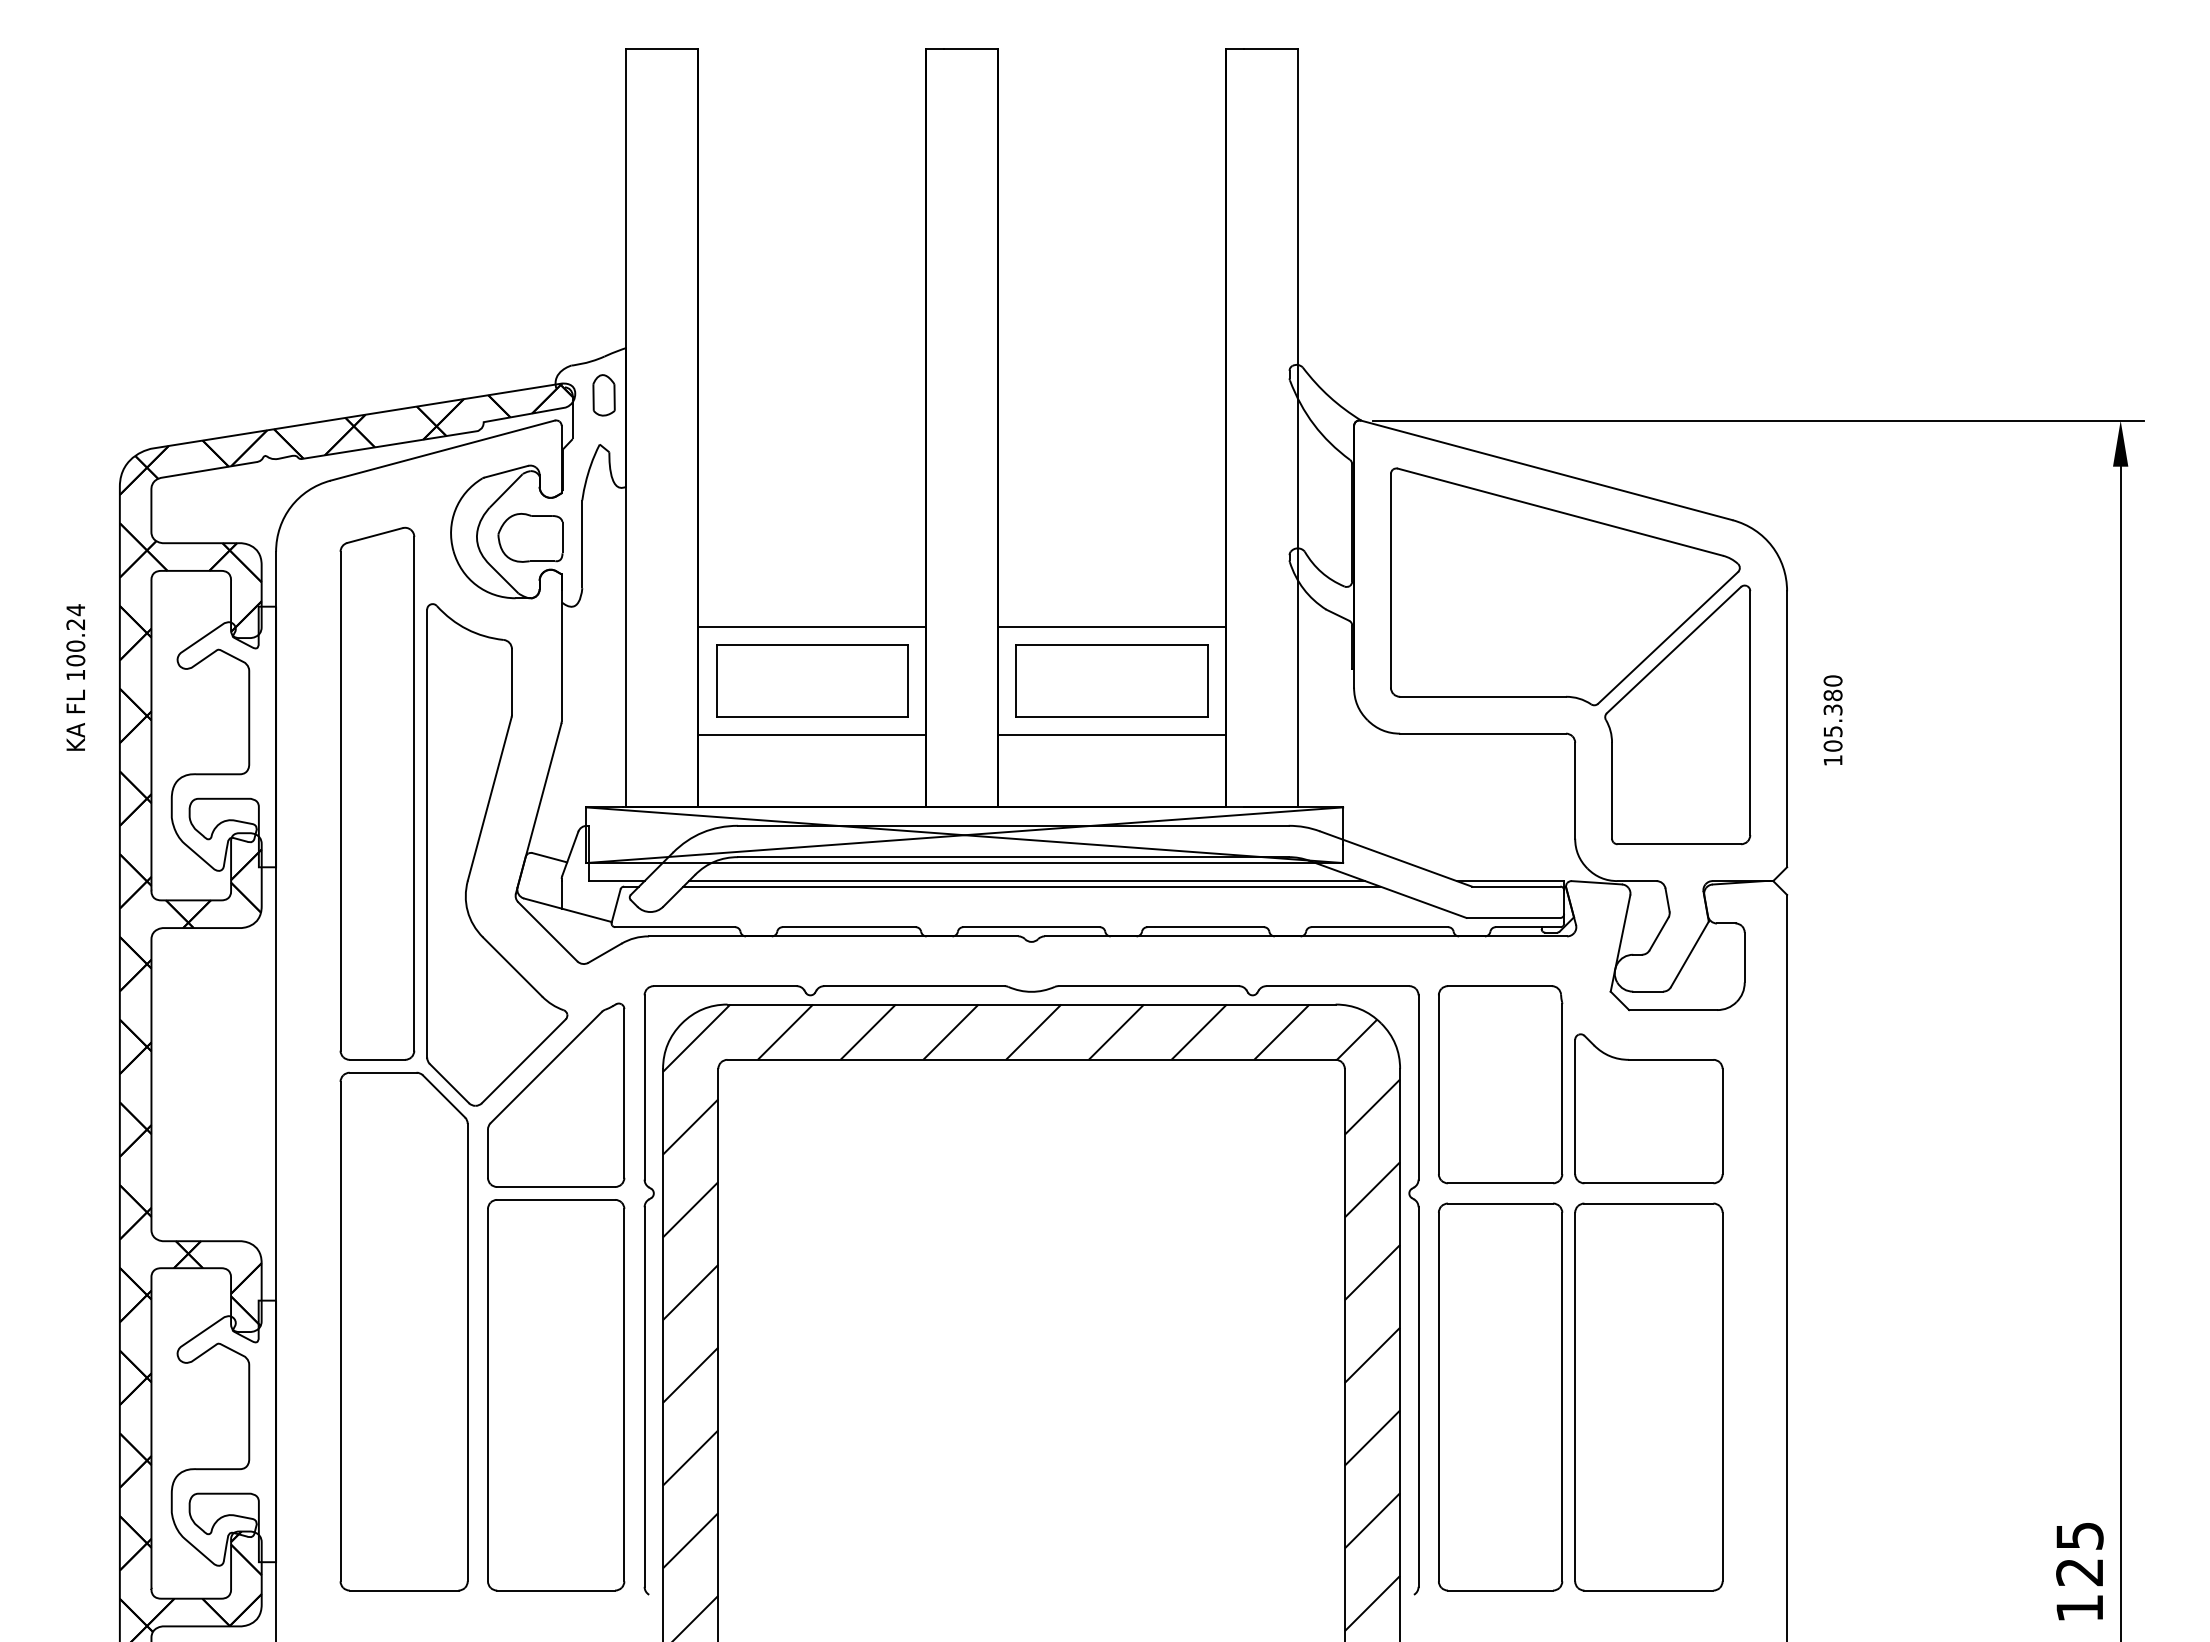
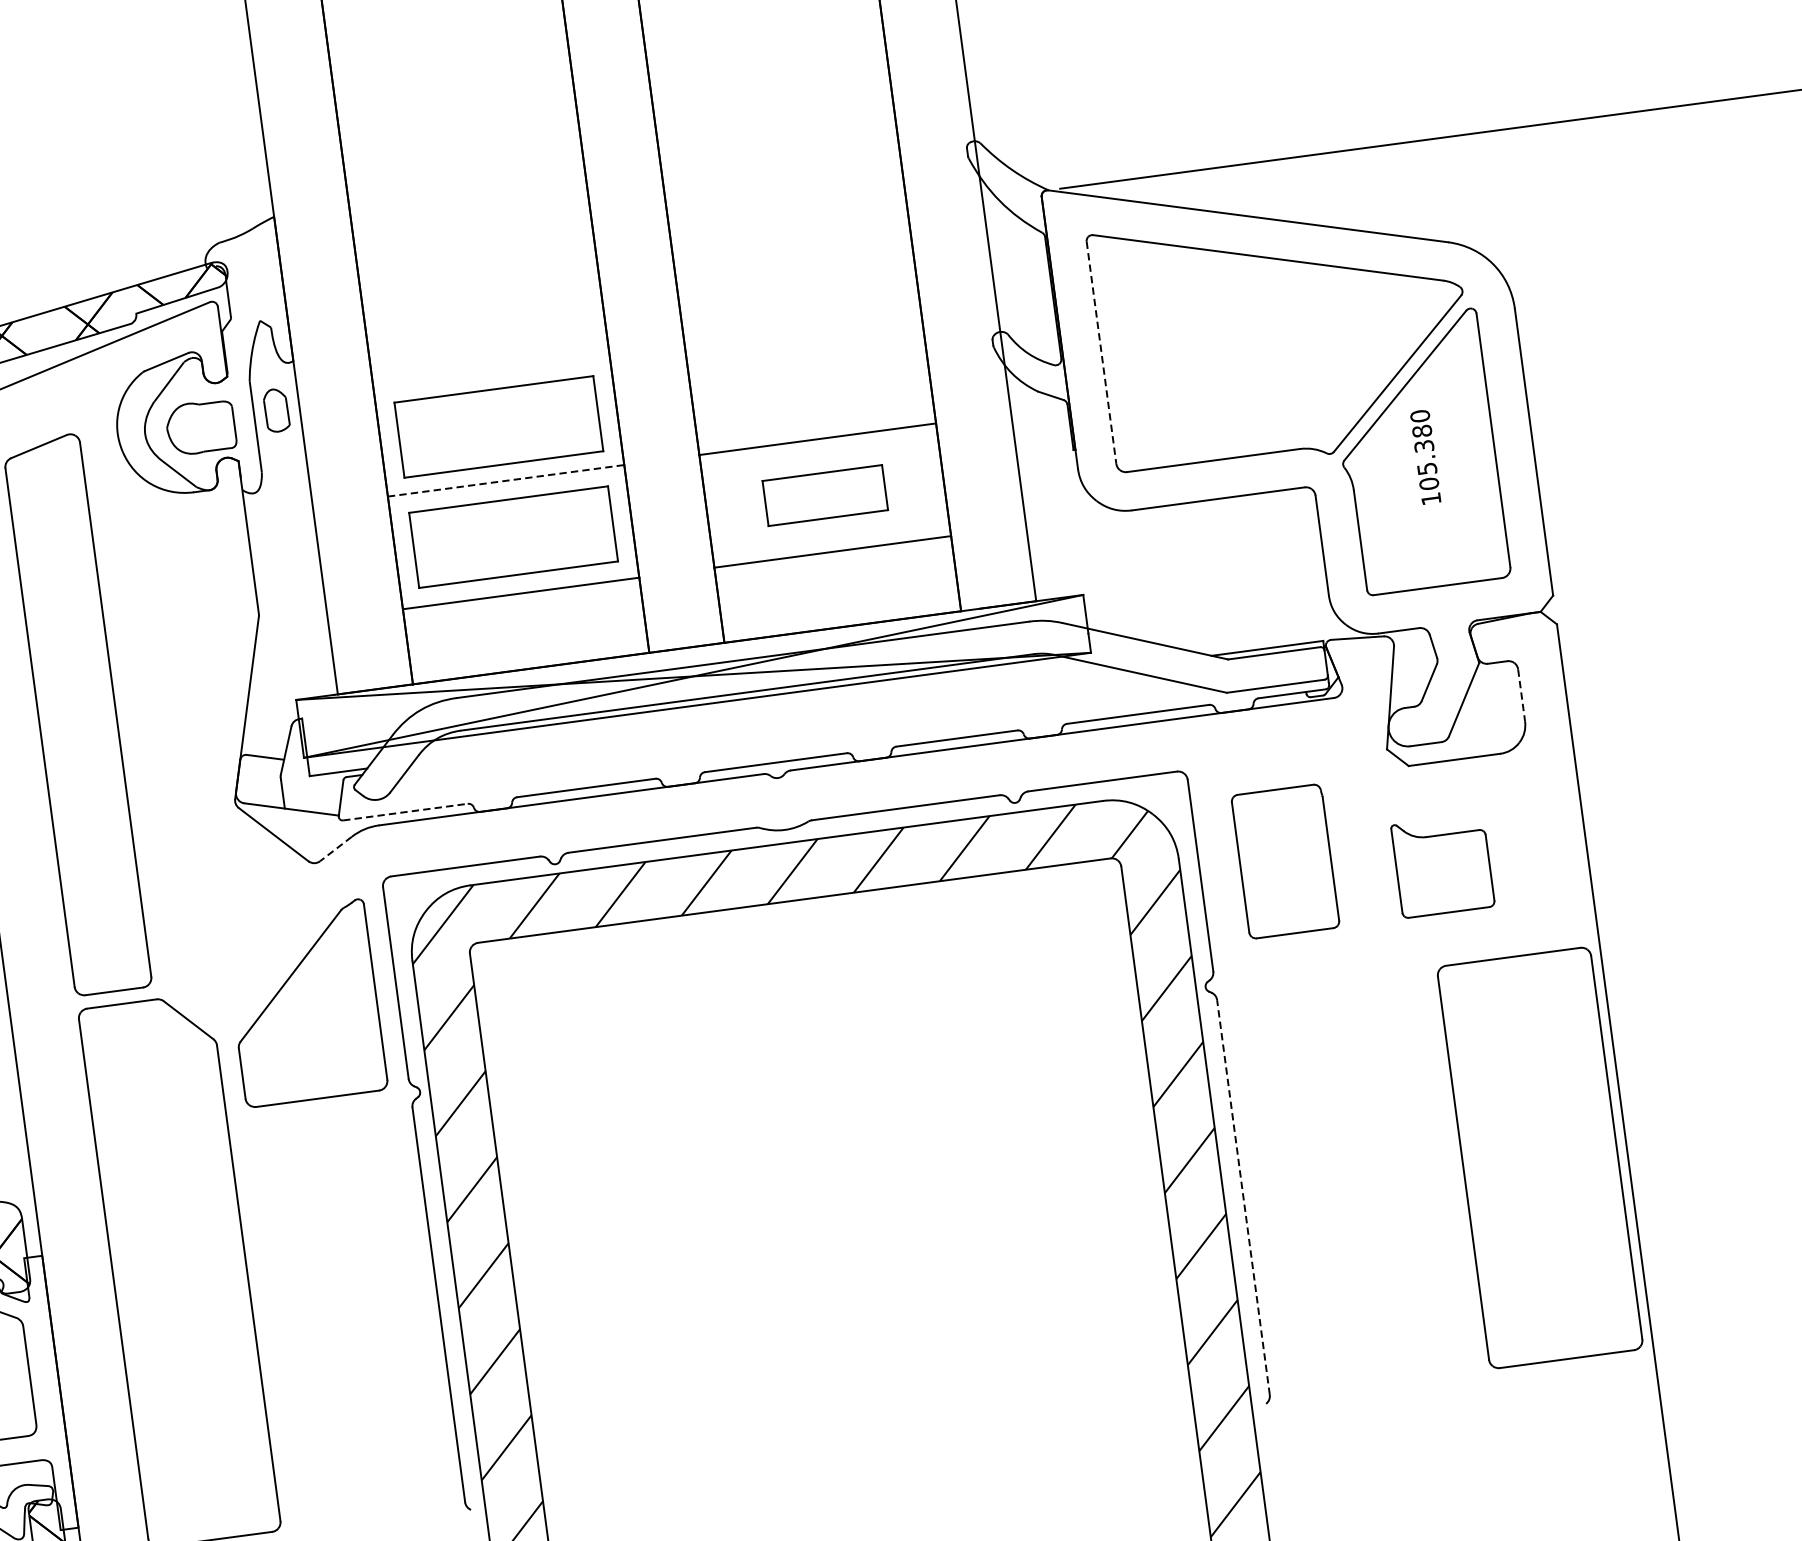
part: (603, 395) -> (275, 410), moved
part: (812, 574) -> (499, 426), added
line: (1390, 580) -> (1101, 352), solid -> dashed
line: (812, 626) -> (506, 480), solid -> dashed
part: (1111, 680) -> (824, 495), size x0.6
text: (1832, 720) -> (1425, 457), moved
part: (477, 849) -> (189, 758), removed
line: (1026, 881) -> (764, 715), removed
line: (1031, 886) -> (770, 720), removed
line: (675, 927) -> (405, 812), solid -> dashed
line: (604, 953) -> (335, 849), solid -> dashed
line: (1744, 957) -> (1521, 695), solid -> dashed
part: (1500, 1084) -> (1285, 861), size x0.7
part: (1648, 1108) -> (1442, 865), size x0.6
part: (556, 1395) -> (346, 1315), removed
part: (1500, 1396) -> (1328, 1185), removed
part: (1648, 1396) -> (1539, 1157), moved
line: (1418, 1397) -> (1243, 1198), solid -> dashed

